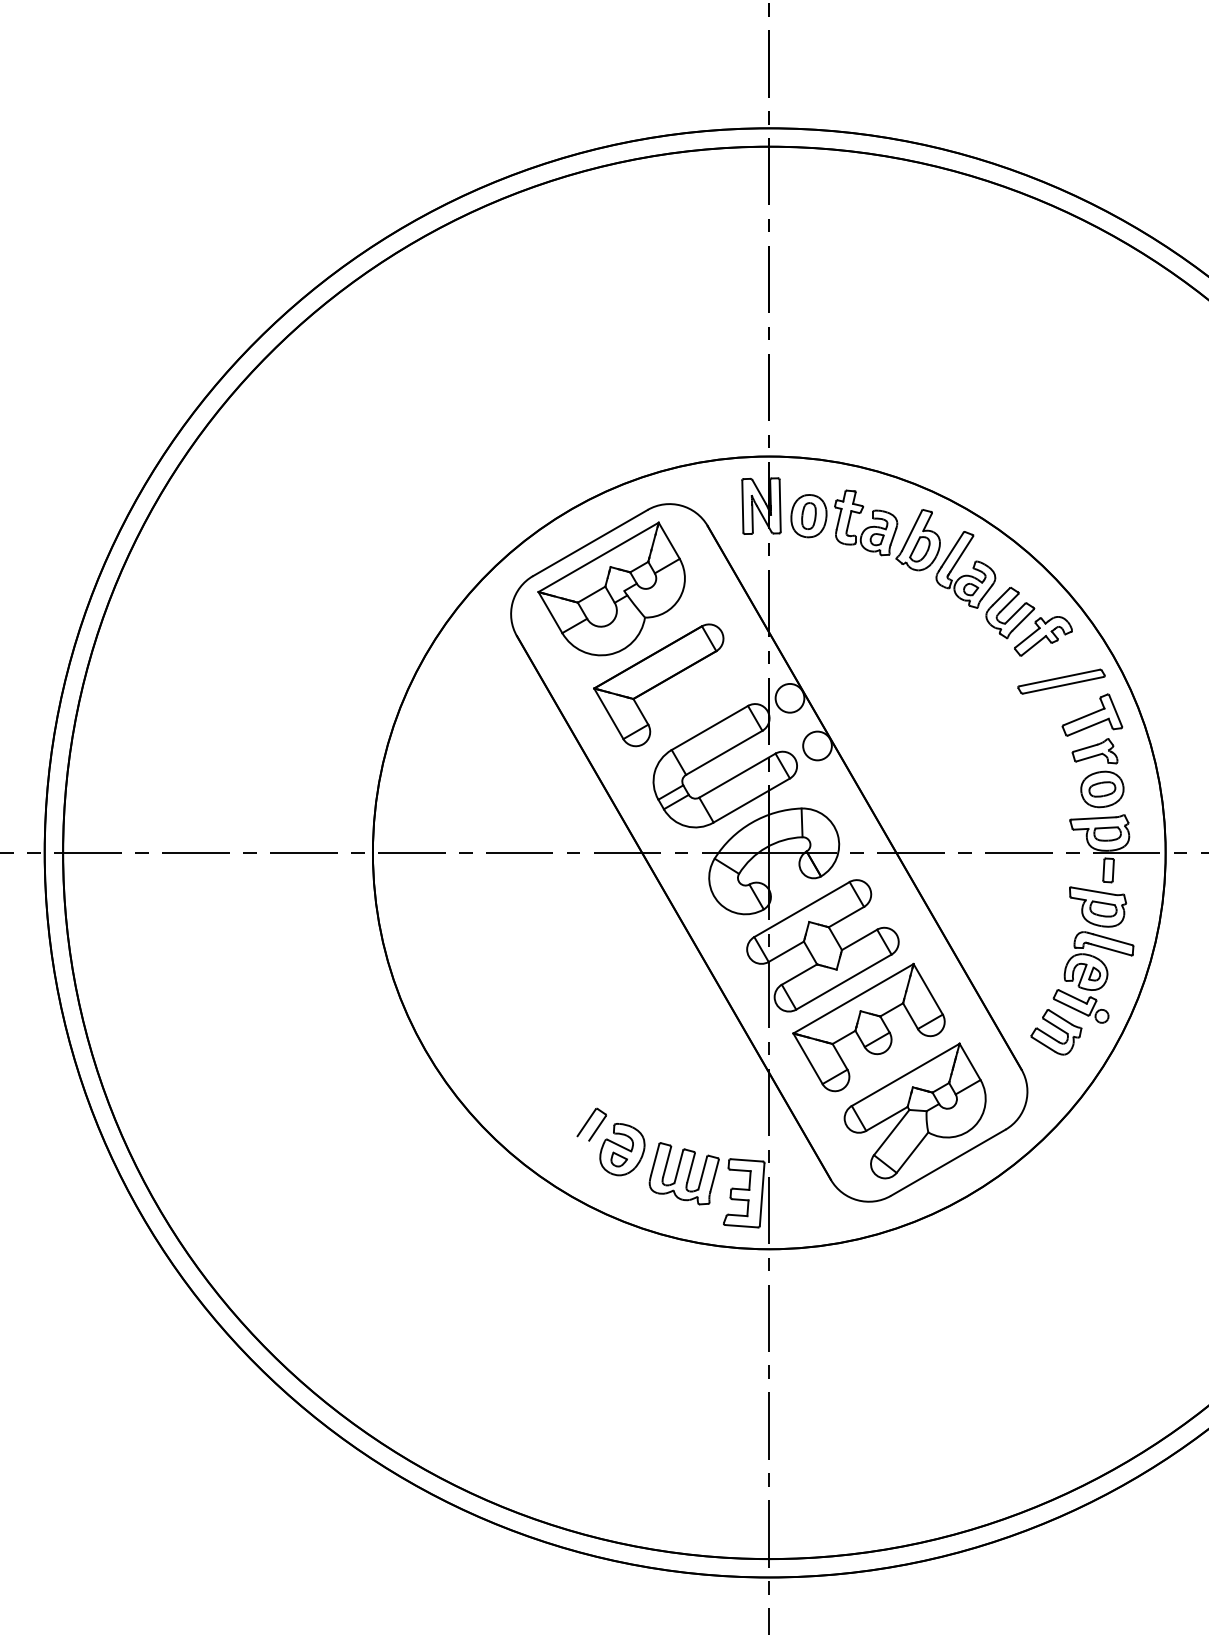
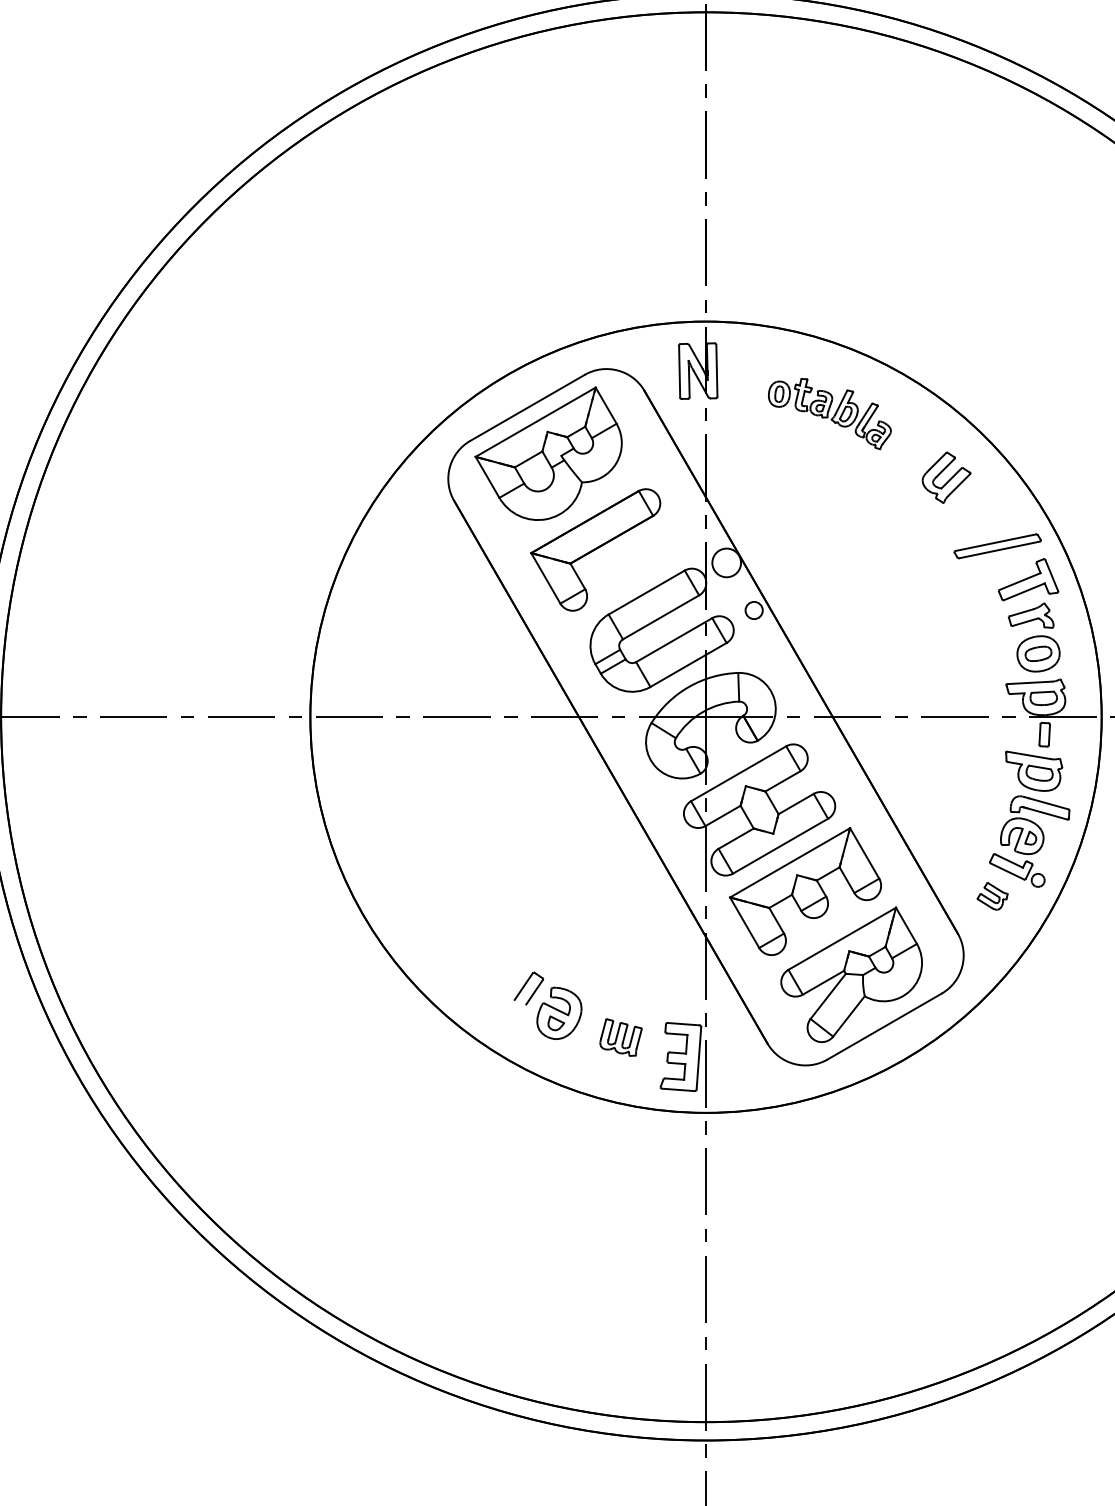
part: (893, 548) -> (830, 413), size x0.6
part: (1043, 636) -> (979, 501), removed
circle: (817, 745) -> (754, 610), size x0.6
part: (1056, 1032) -> (992, 896), size x0.6
part: (683, 1173) -> (620, 1037), size x0.6

